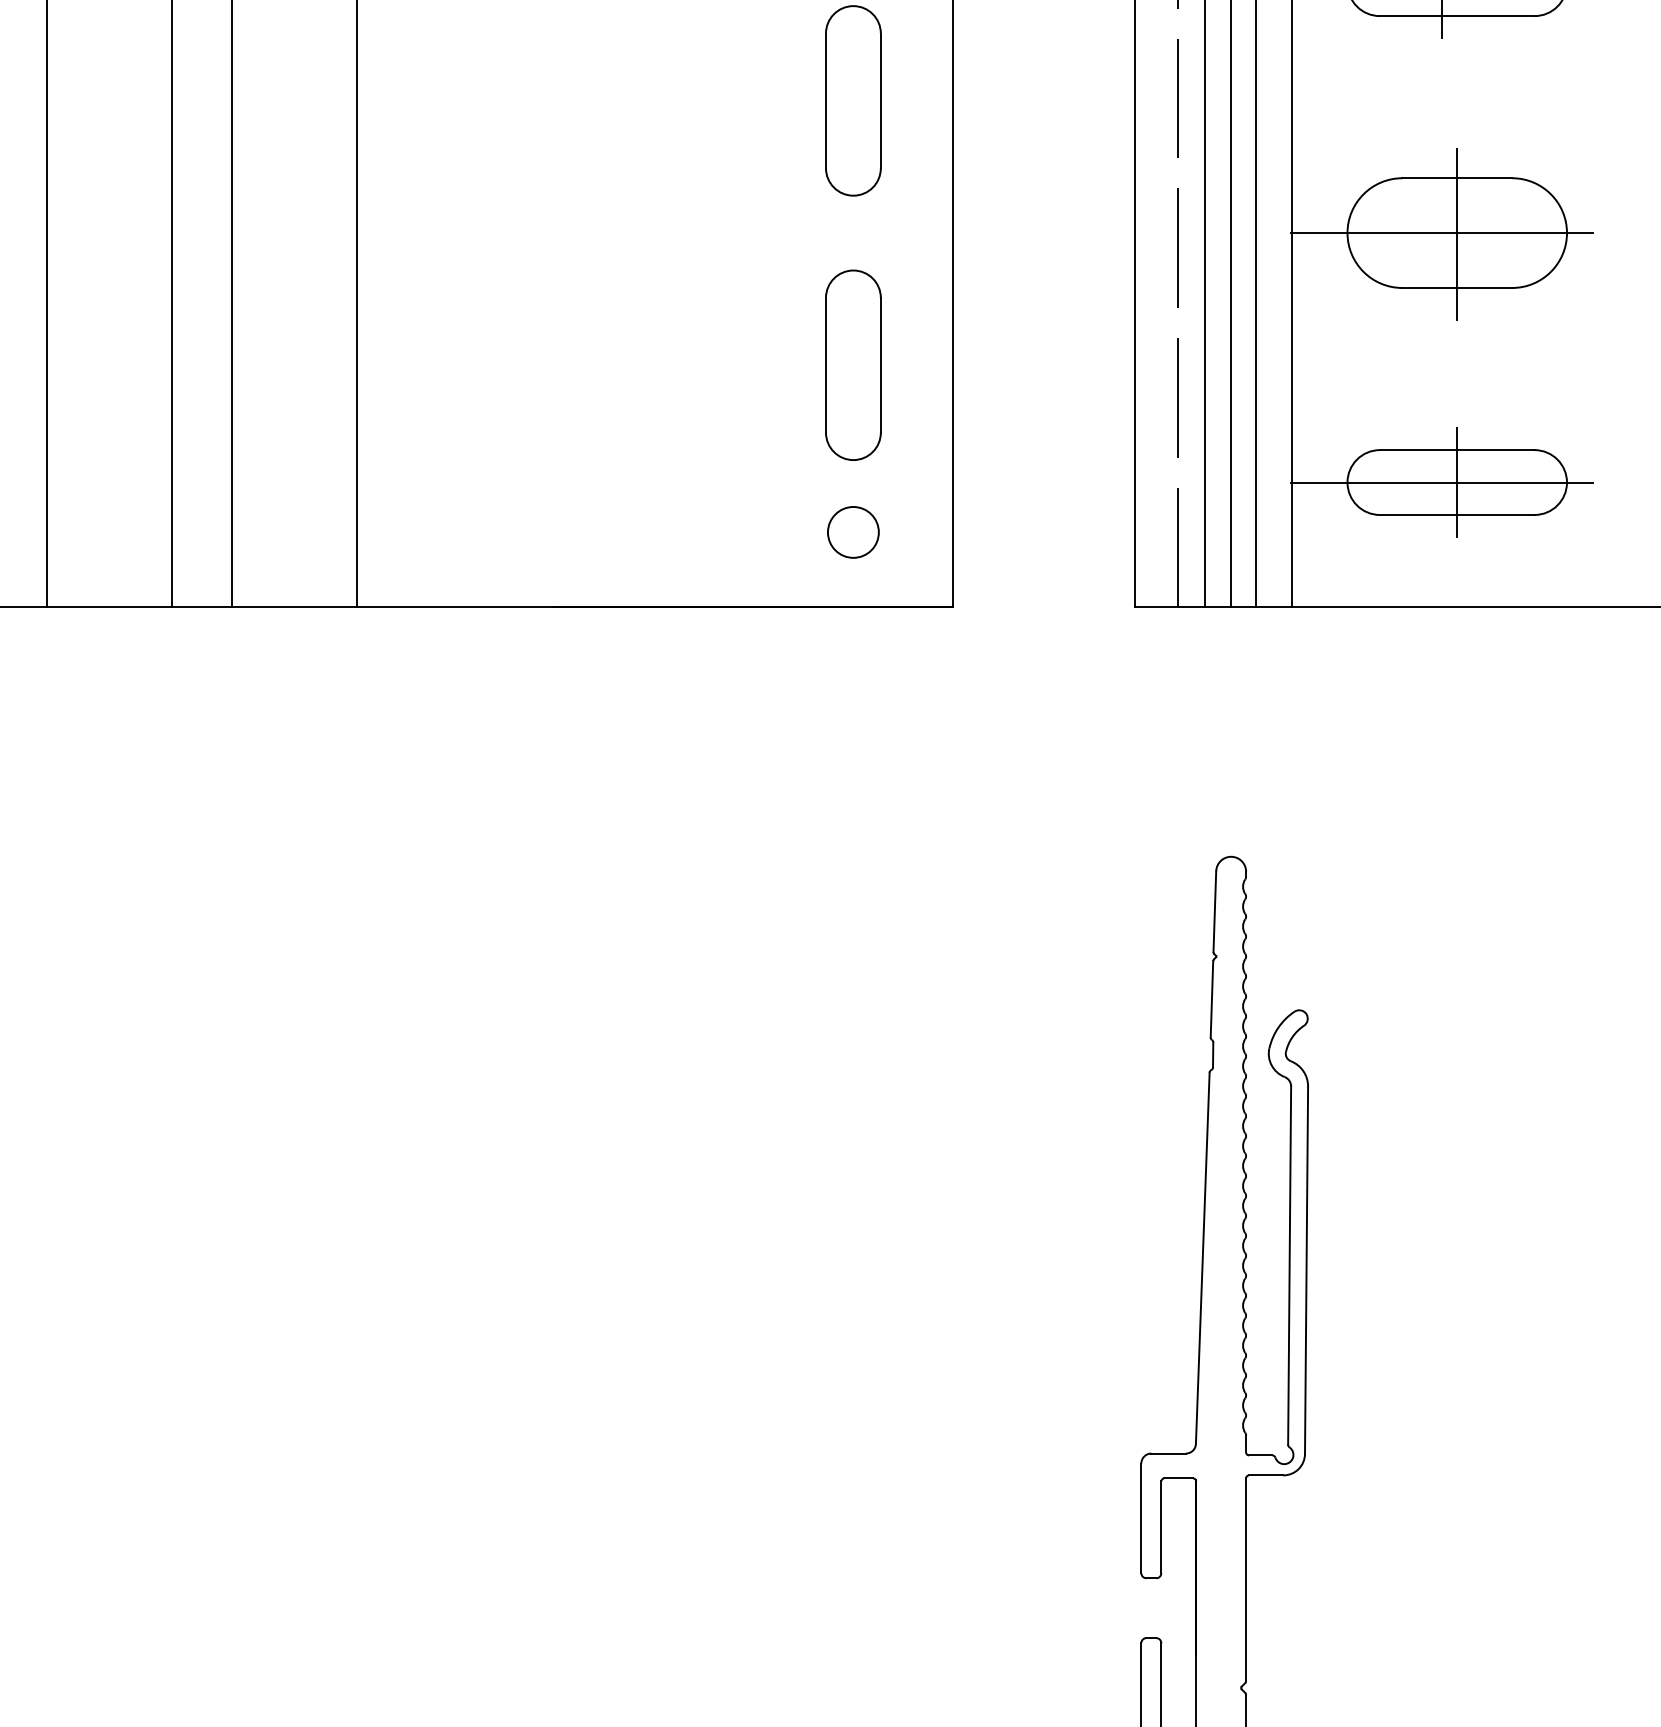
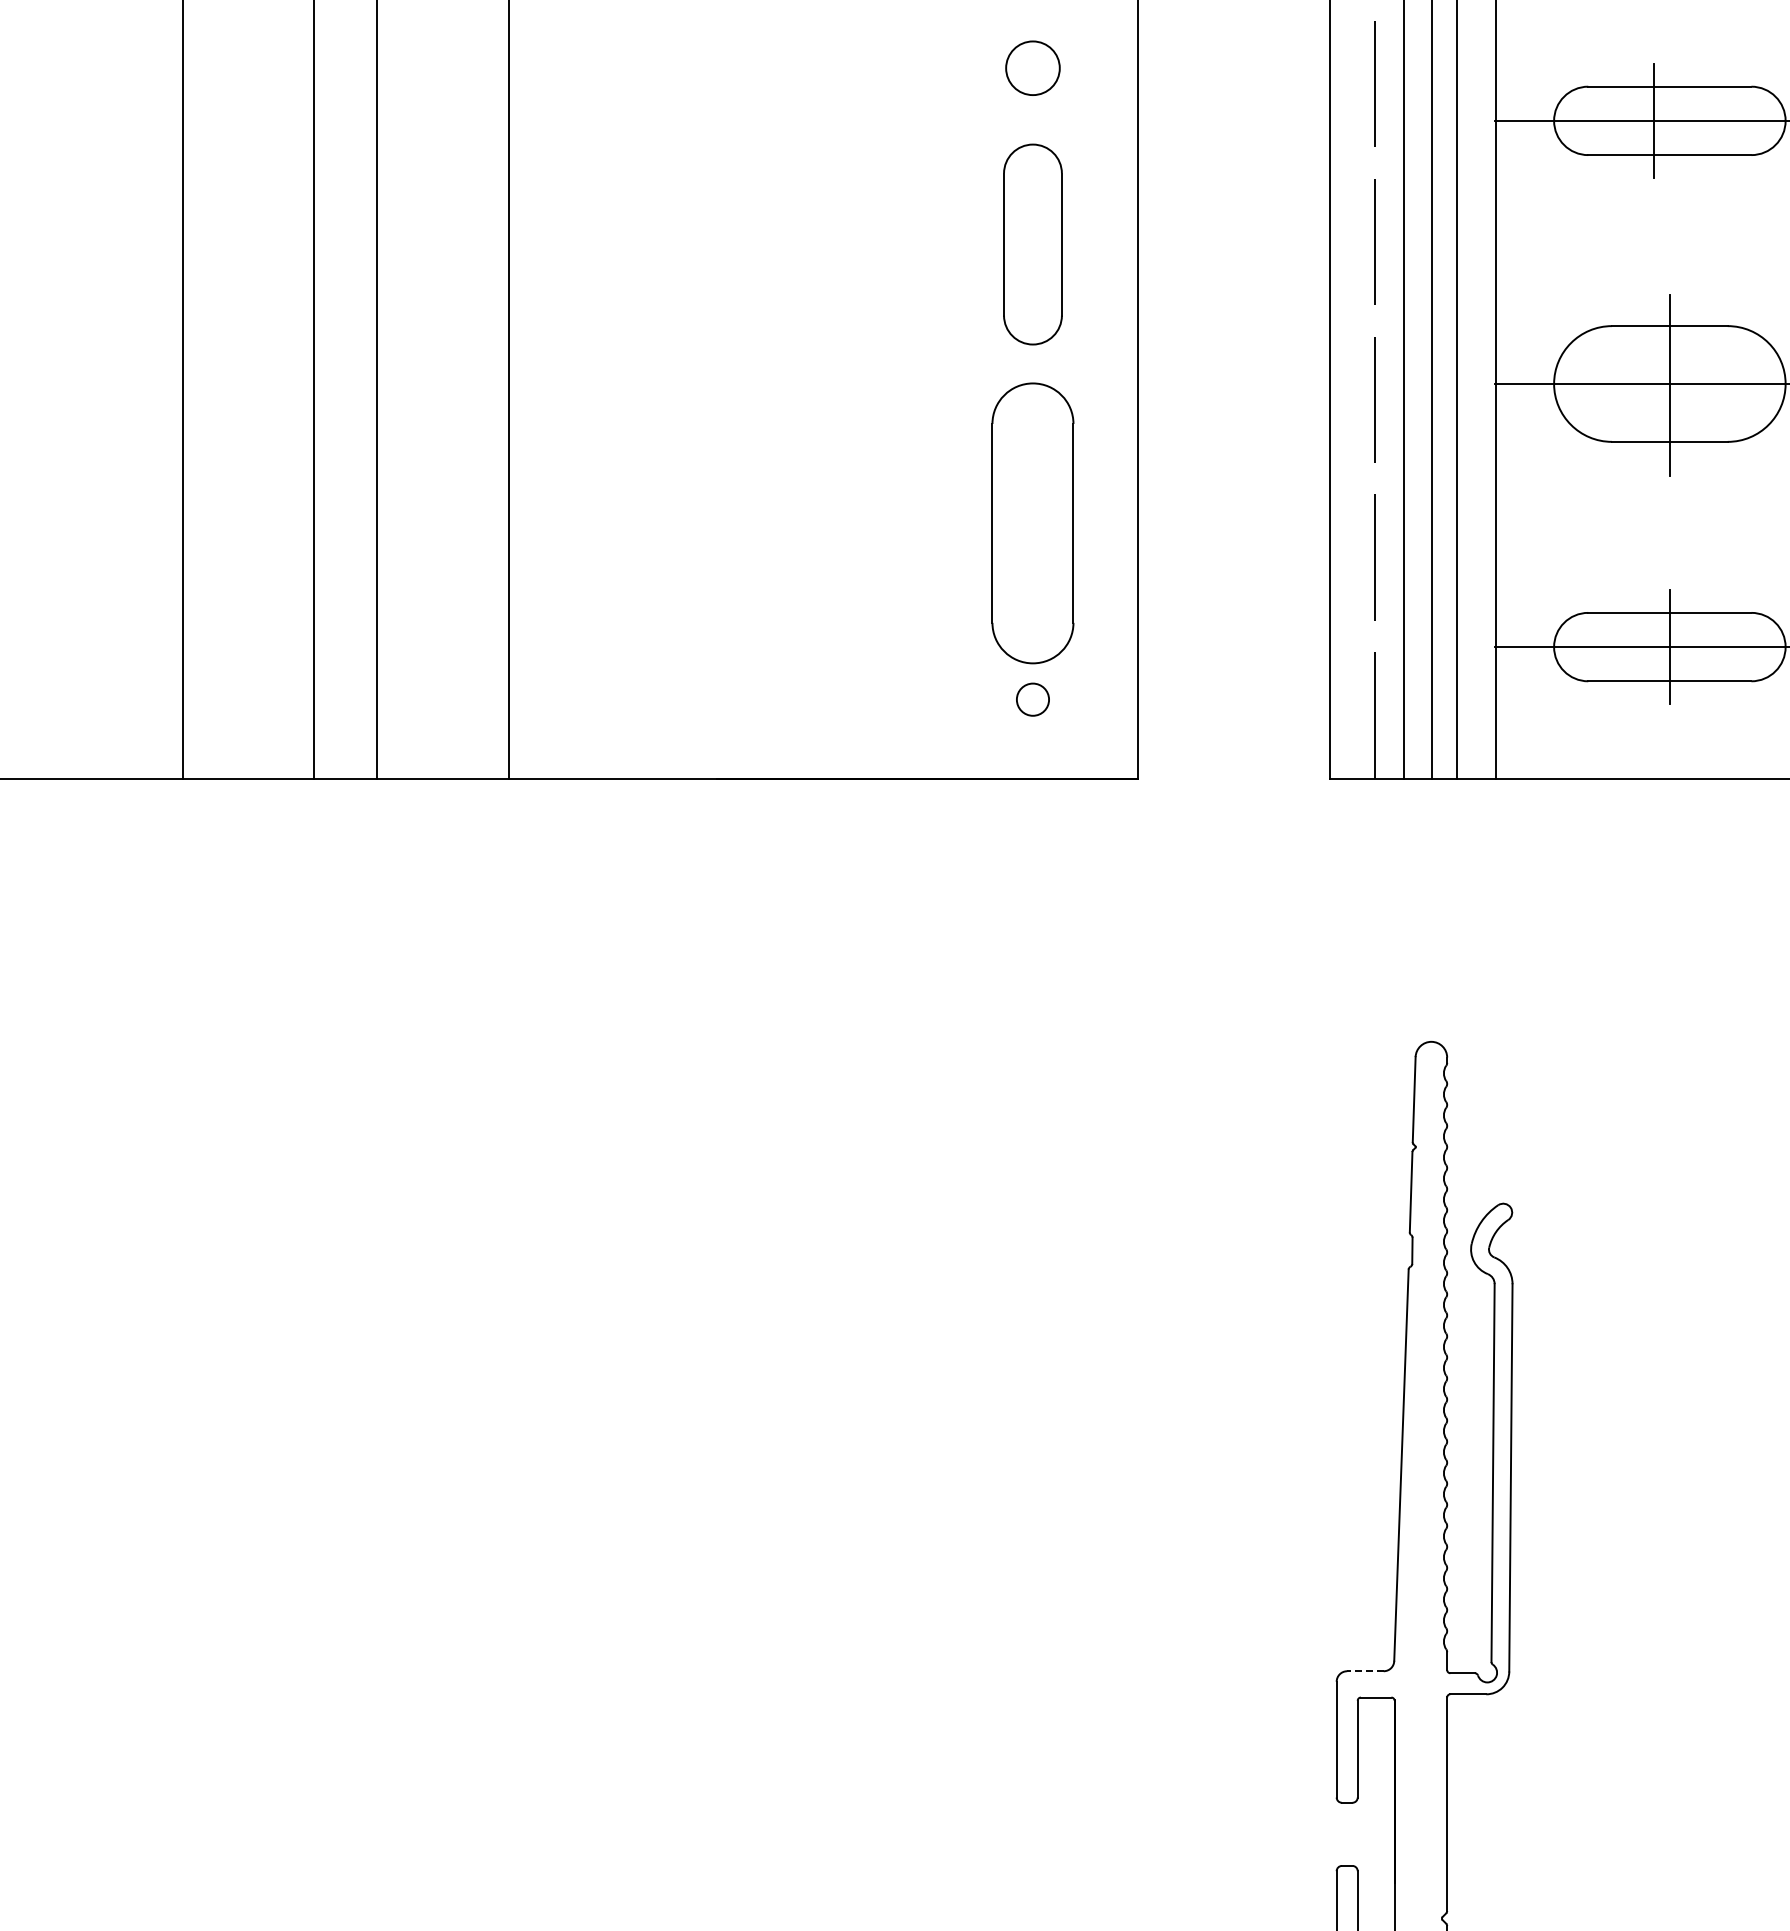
part: (852, 365) -> (1032, 523), size x1.4
circle: (852, 532) -> (1032, 699), size x0.6
line: (1167, 1453) -> (1364, 1671), solid -> dashed

